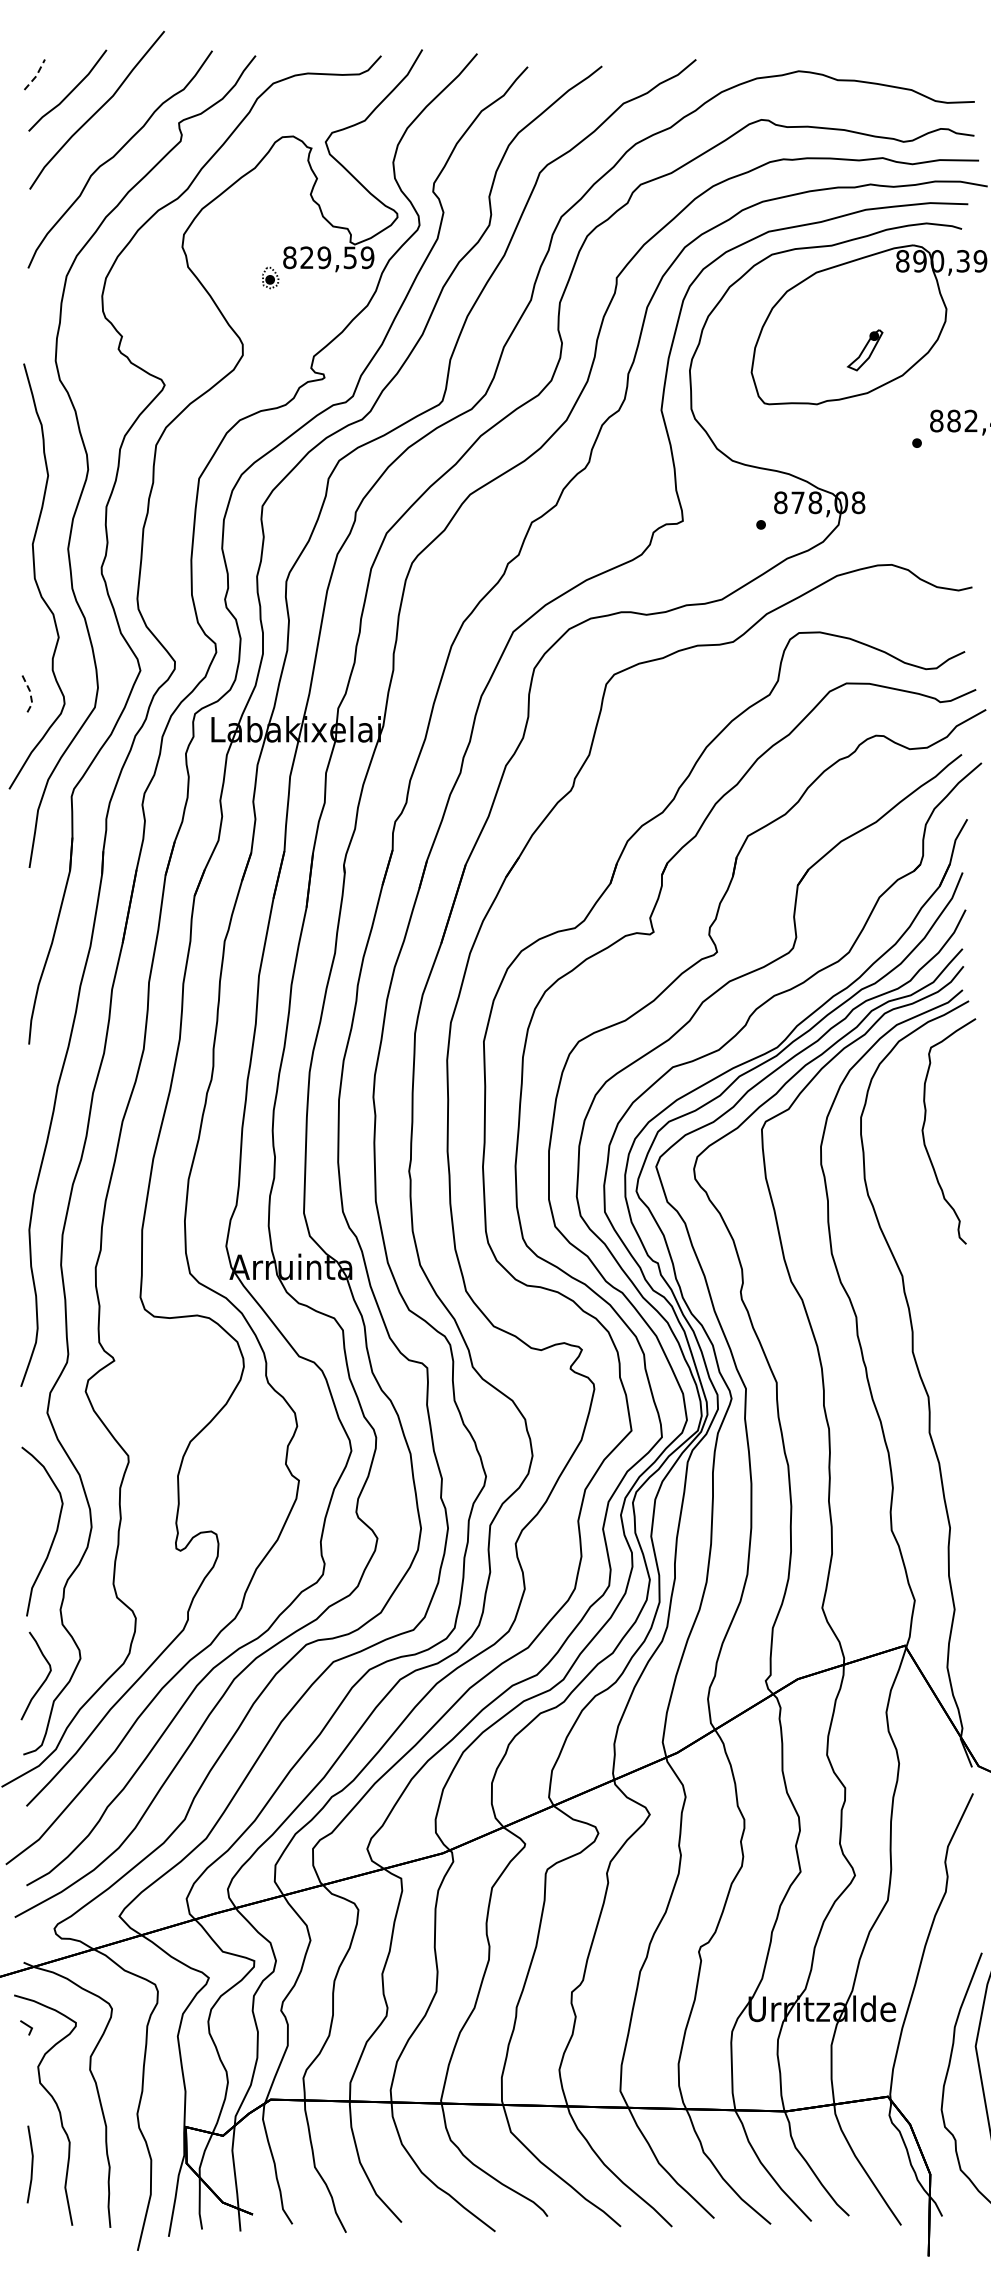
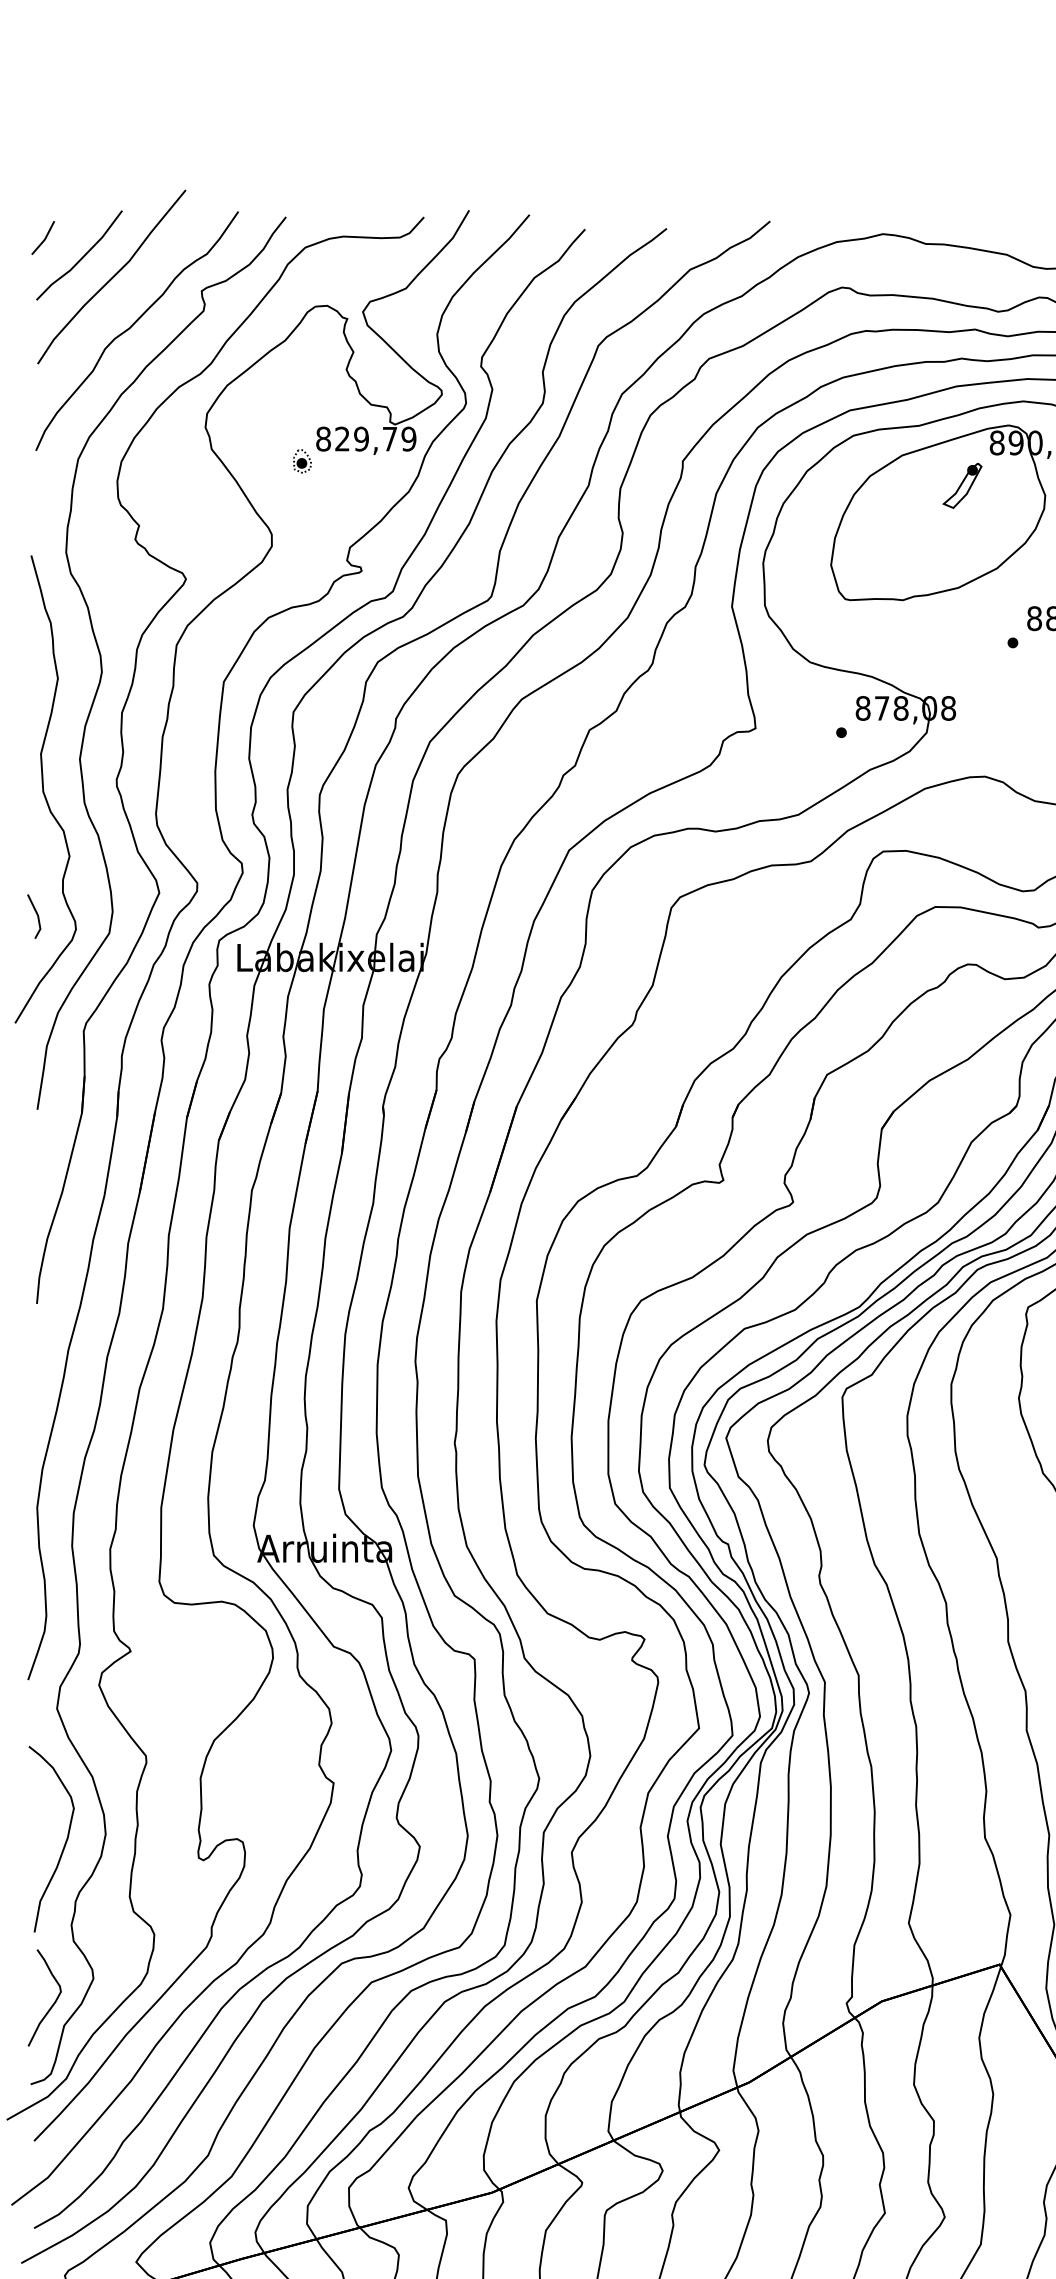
line: (36, 76) -> (45, 239), dashed -> solid
text: (349, 257) -> (389, 438), 829,59 -> 829,79
part: (865, 350) -> (962, 486), moved
line: (30, 692) -> (38, 916), dashed -> solid

